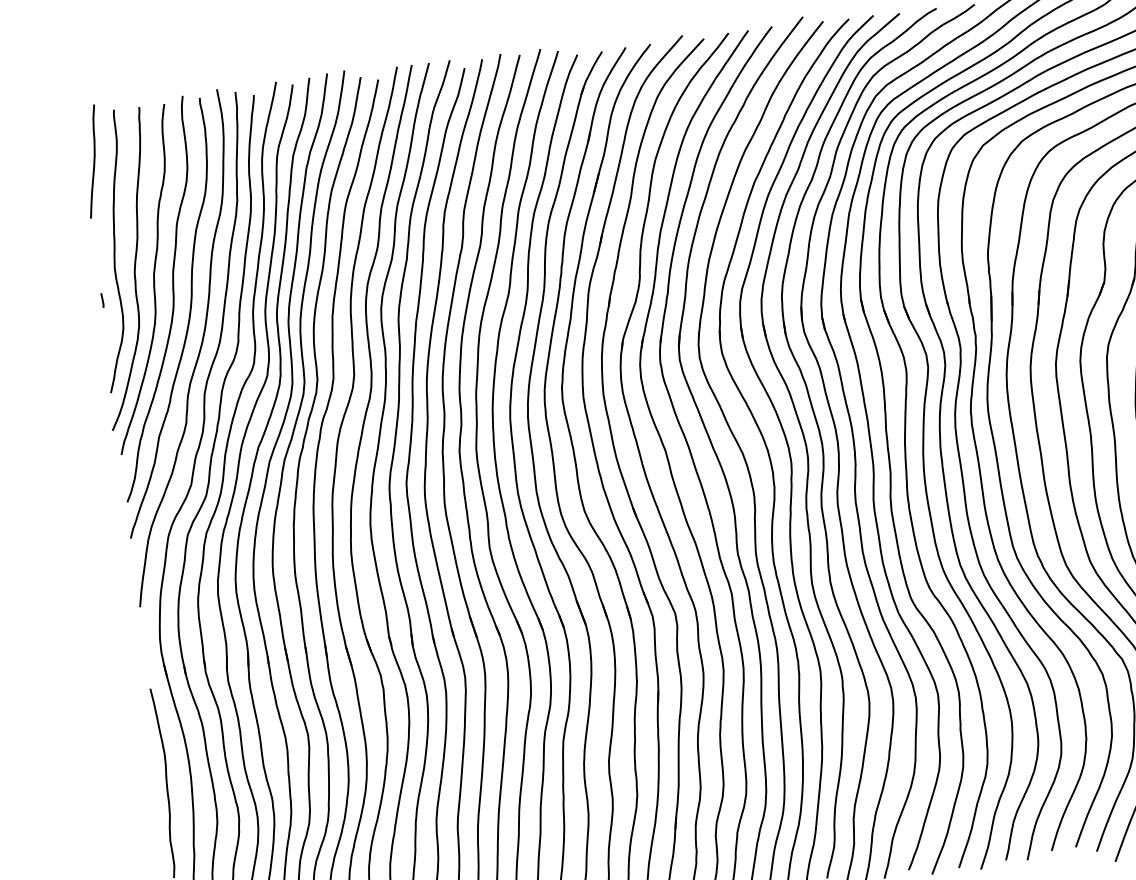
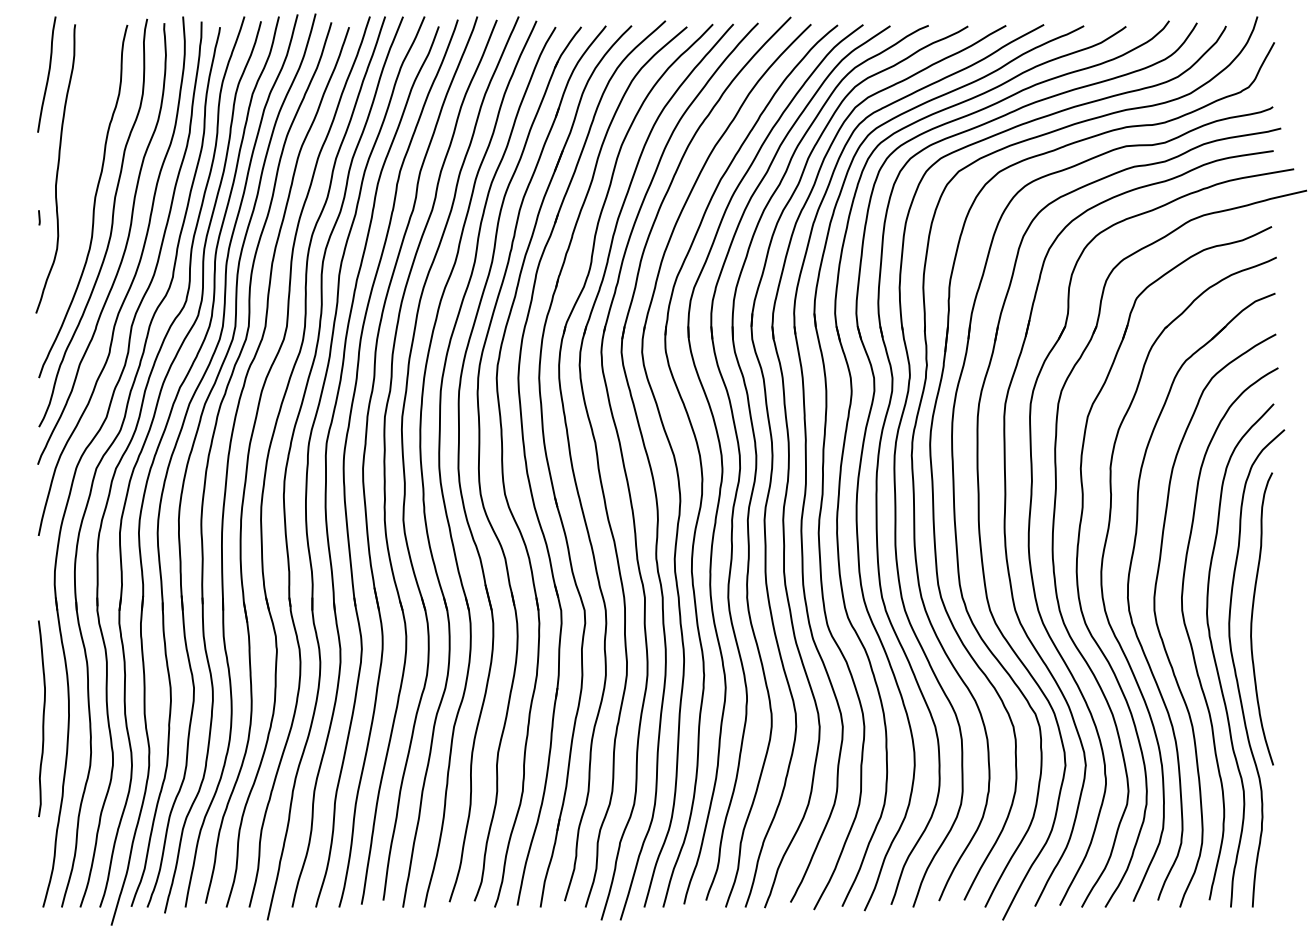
curve: (133, 267) -> (75, 188), removed

